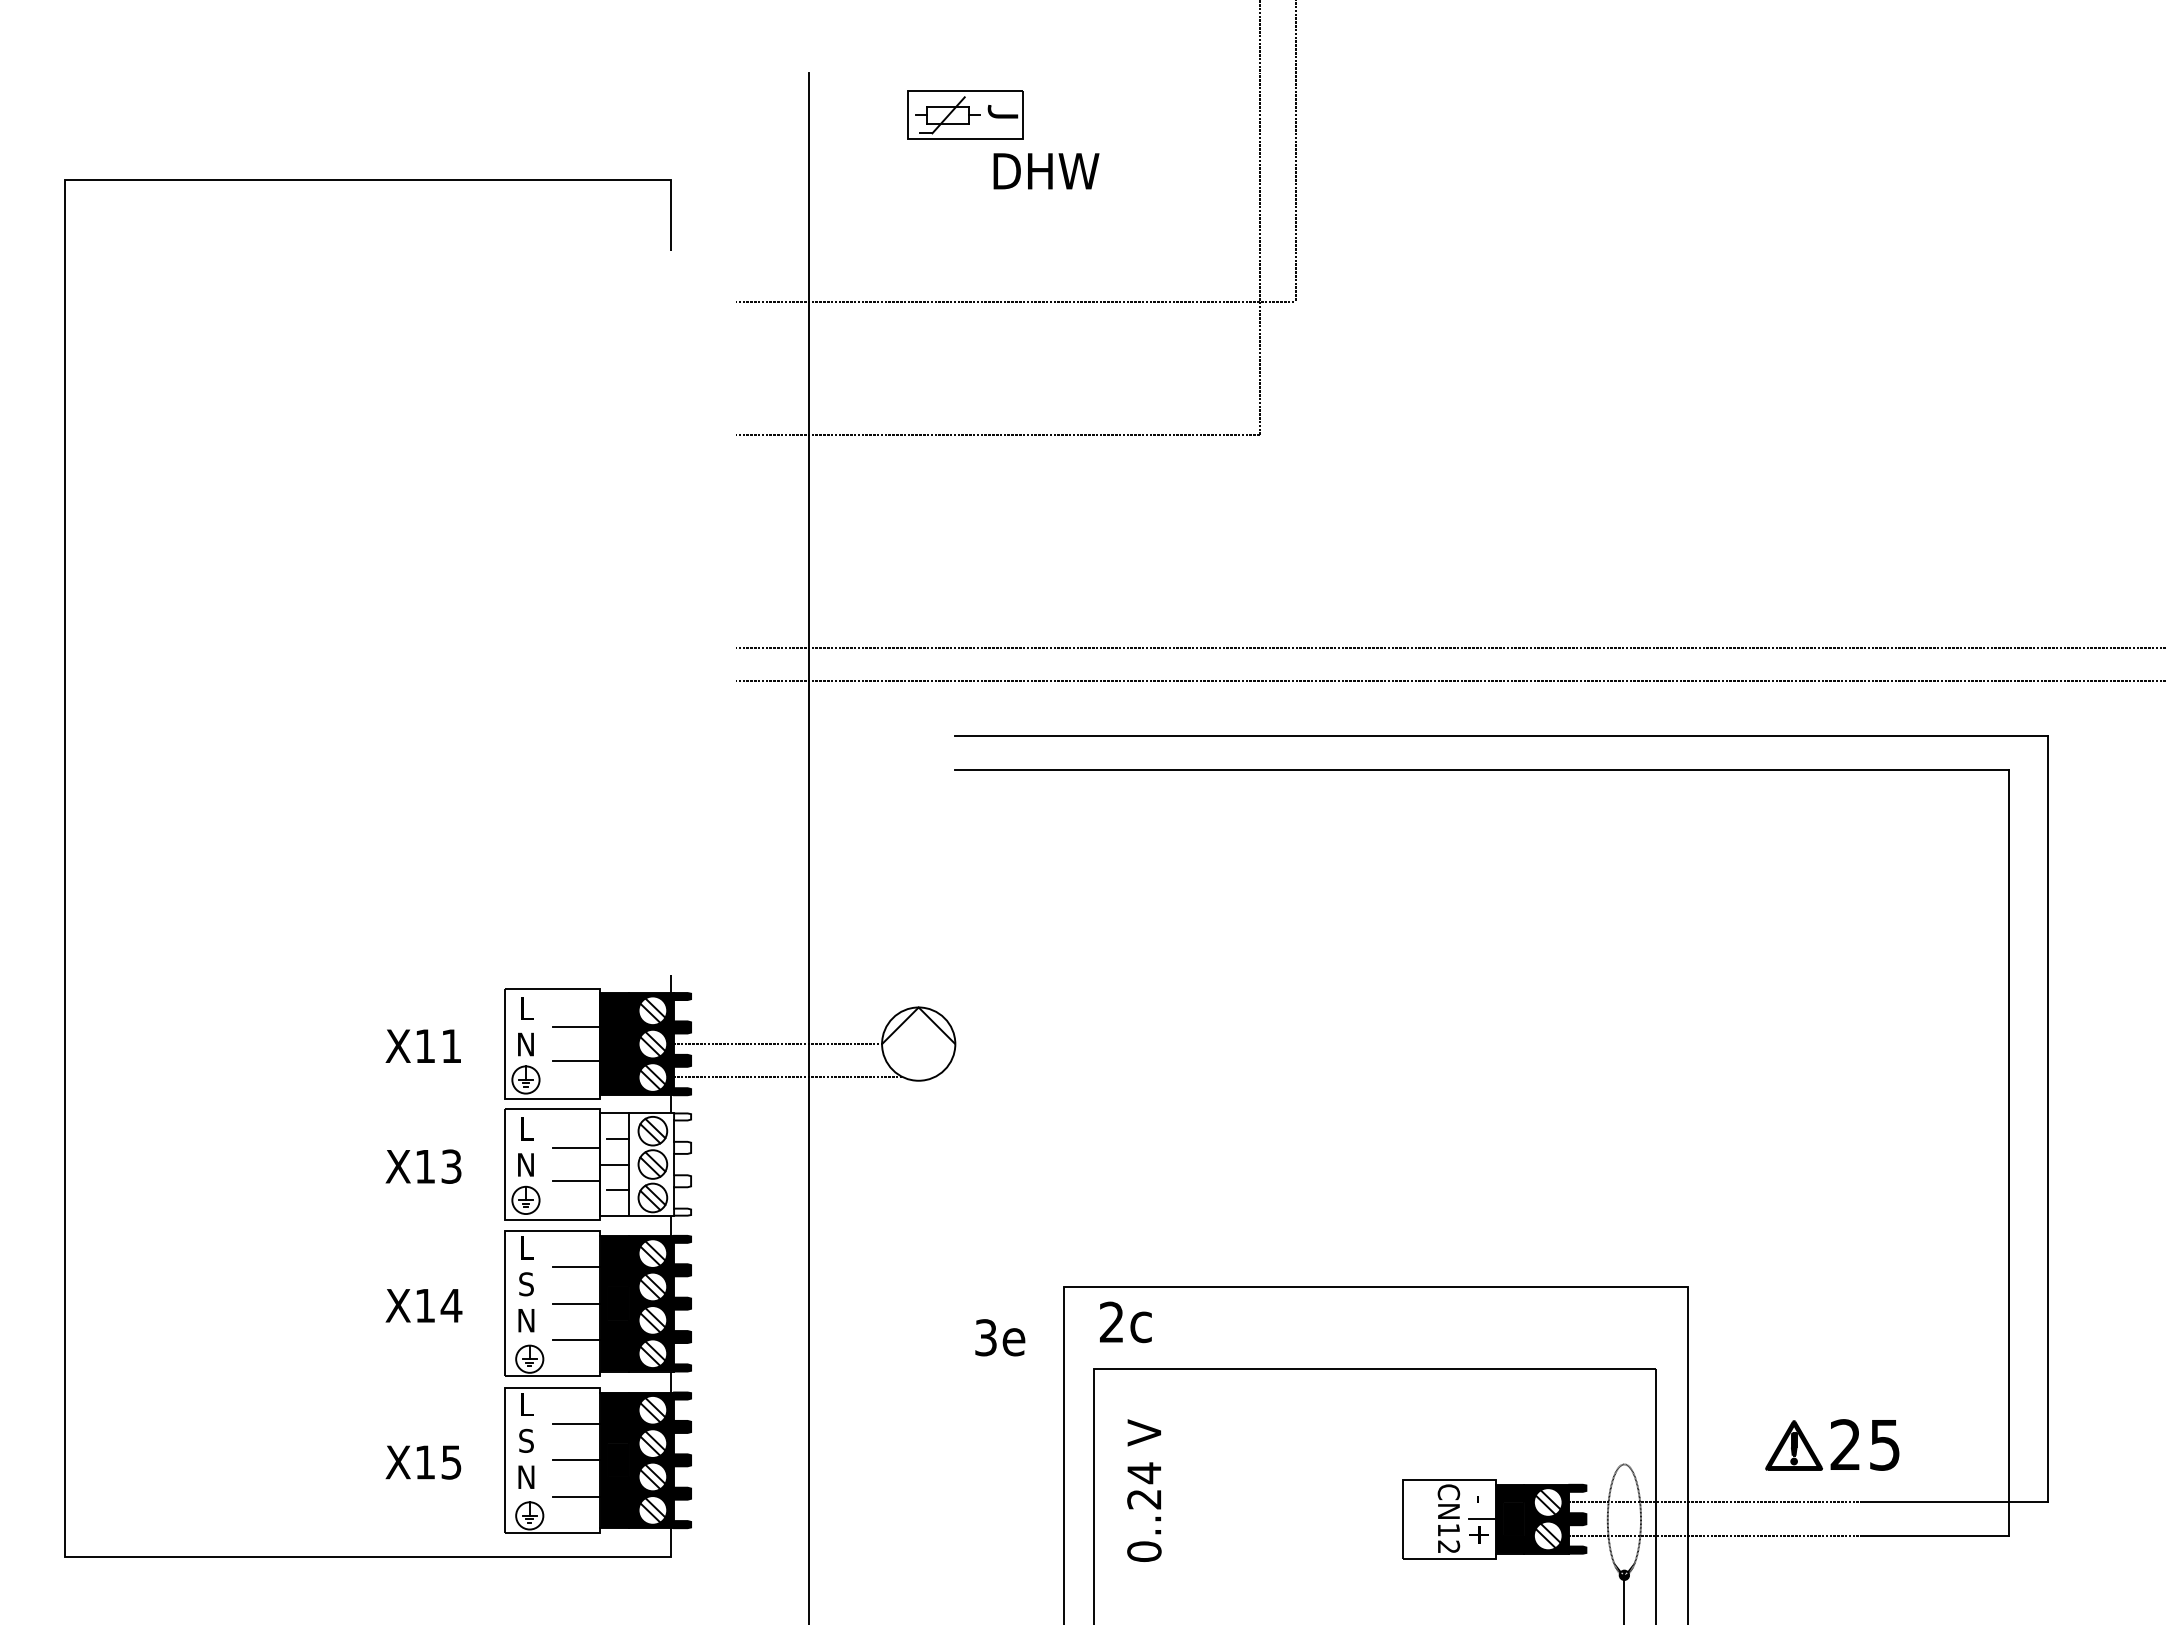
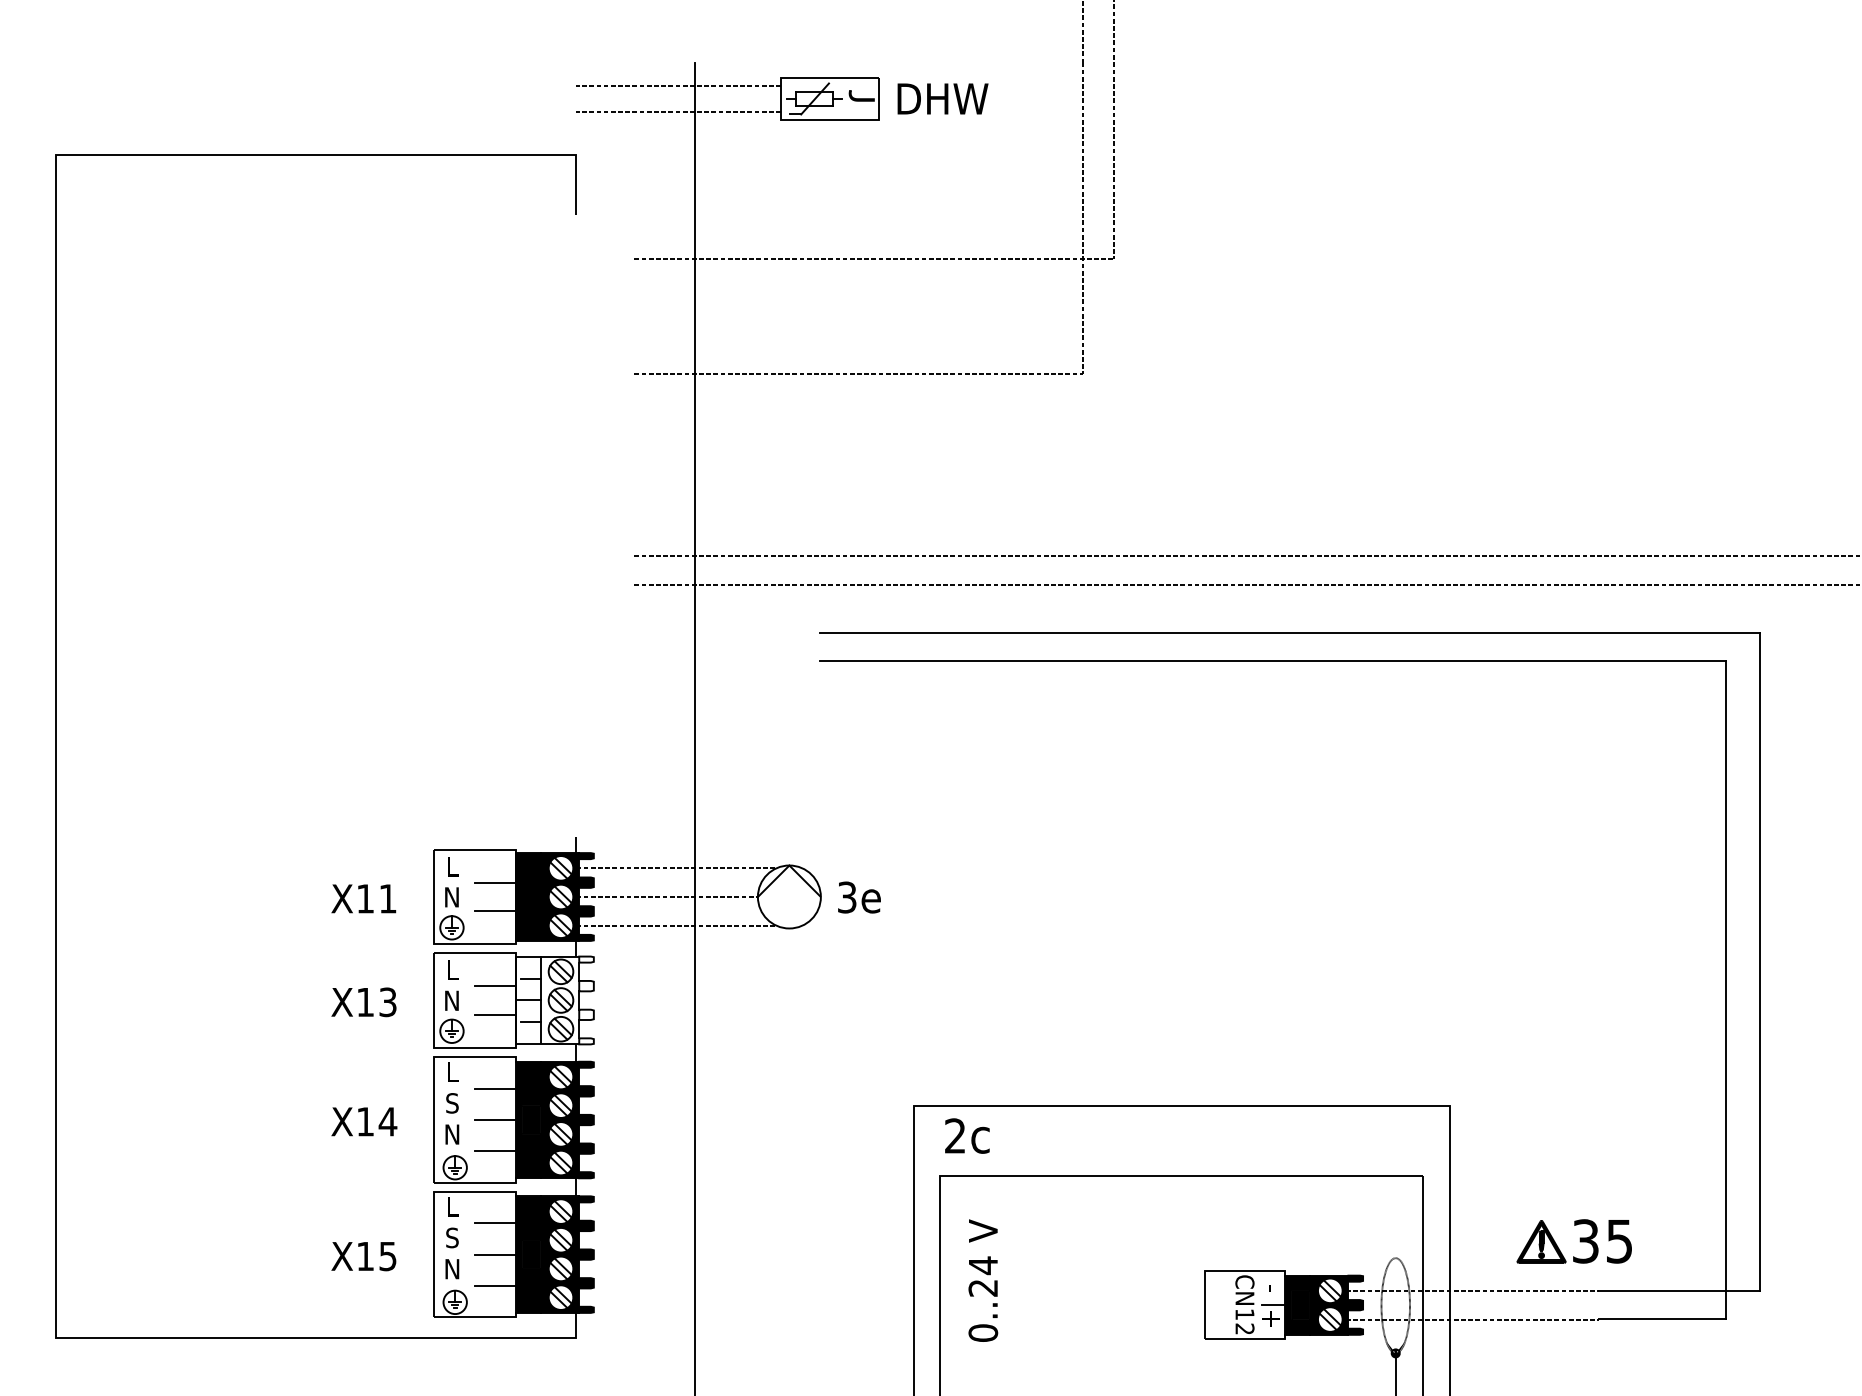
line: (789, 100) -> (678, 86), added
line: (789, 130) -> (678, 112), added
text: (1046, 171) -> (943, 99), moved
line: (788, 1010) -> (677, 868), added
text: (1000, 1337) -> (859, 897), moved
text: (1845, 1444) -> (1585, 1241), 25 -> 35

